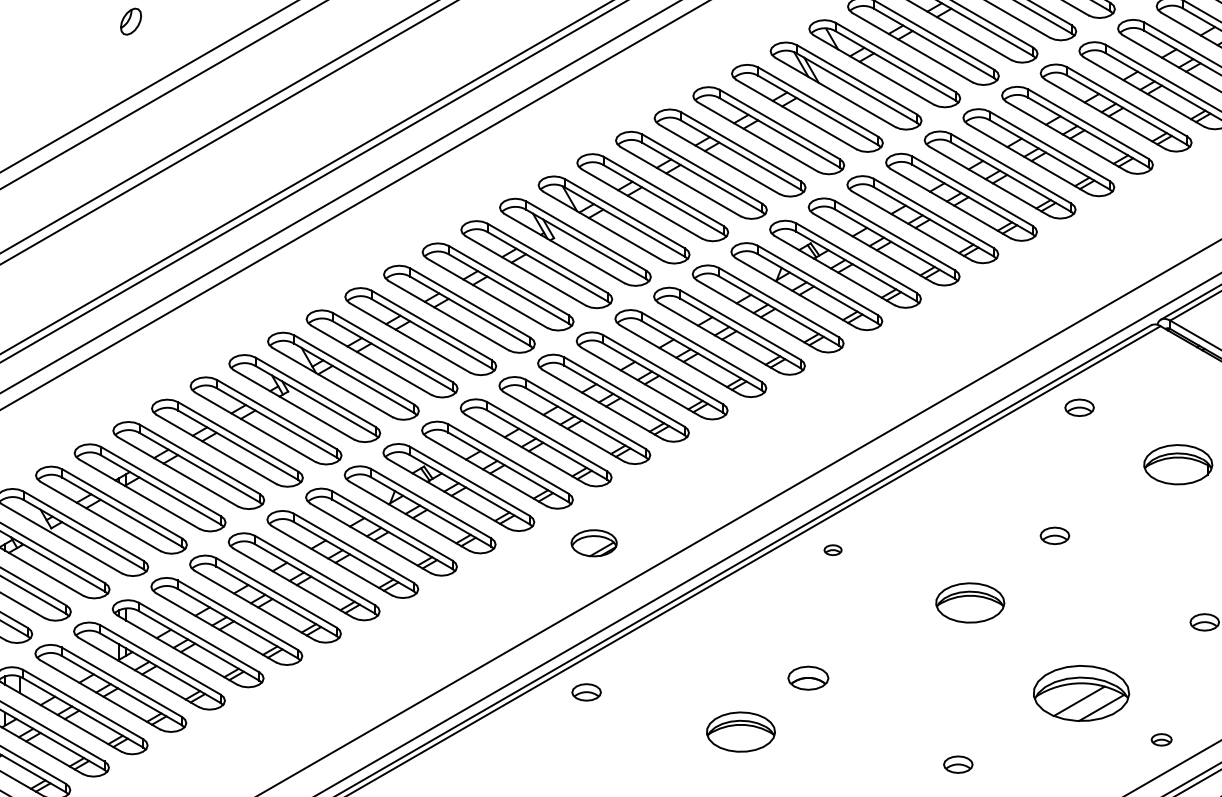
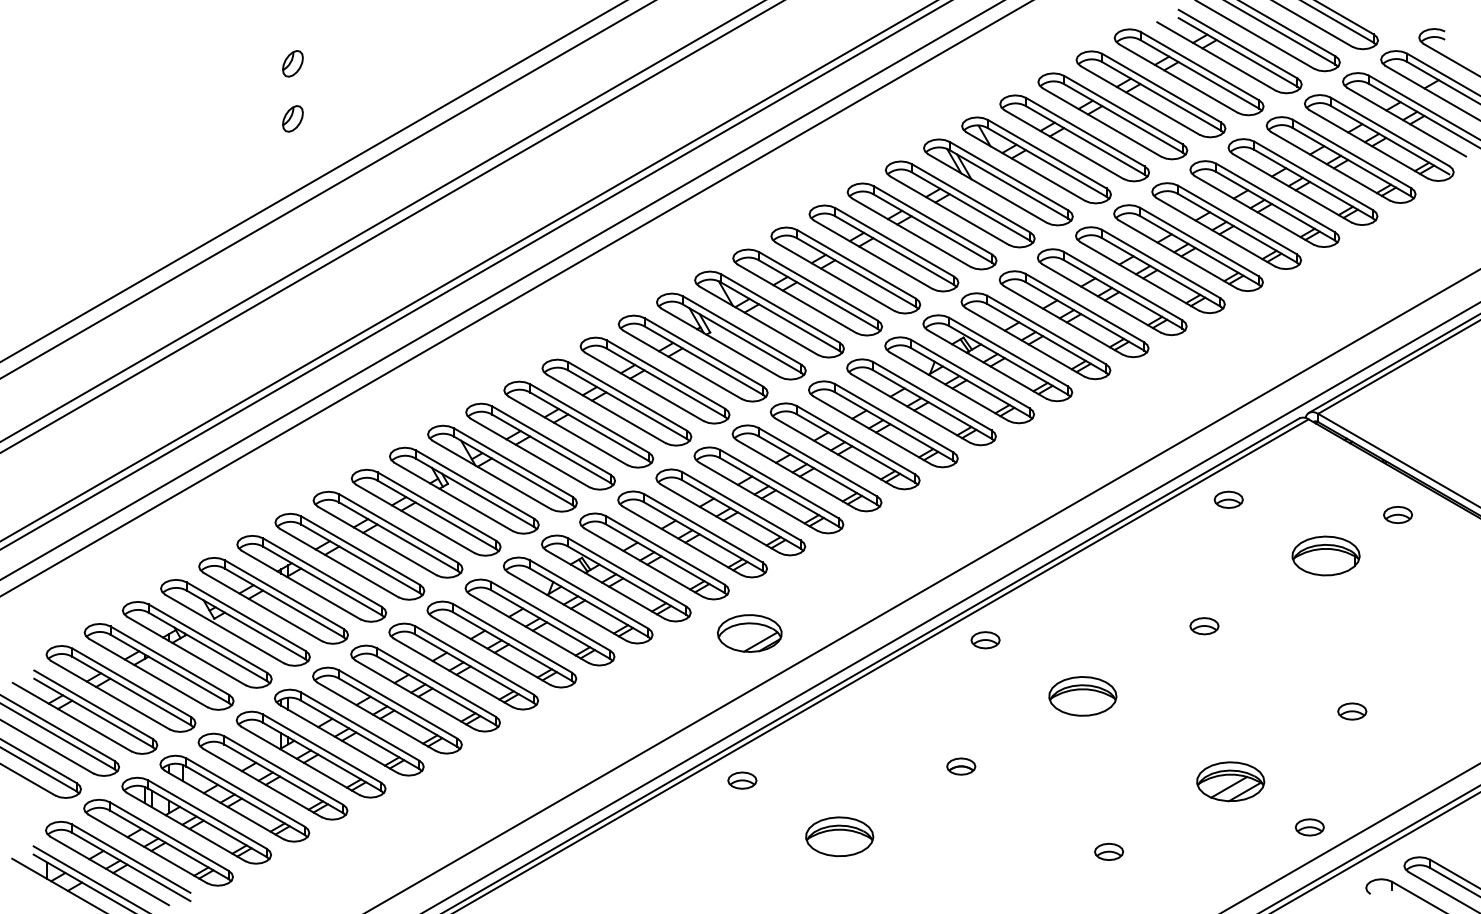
part: (593, 543) -> (749, 633), size x1.43
part: (833, 550) -> (985, 640), size x1.67
part: (969, 603) -> (1082, 696), moved
part: (808, 678) -> (961, 766), size x0.71
part: (1081, 693) -> (1230, 781), size x0.71
part: (740, 731) -> (839, 836), moved
part: (1161, 739) -> (1309, 827), size x1.43

